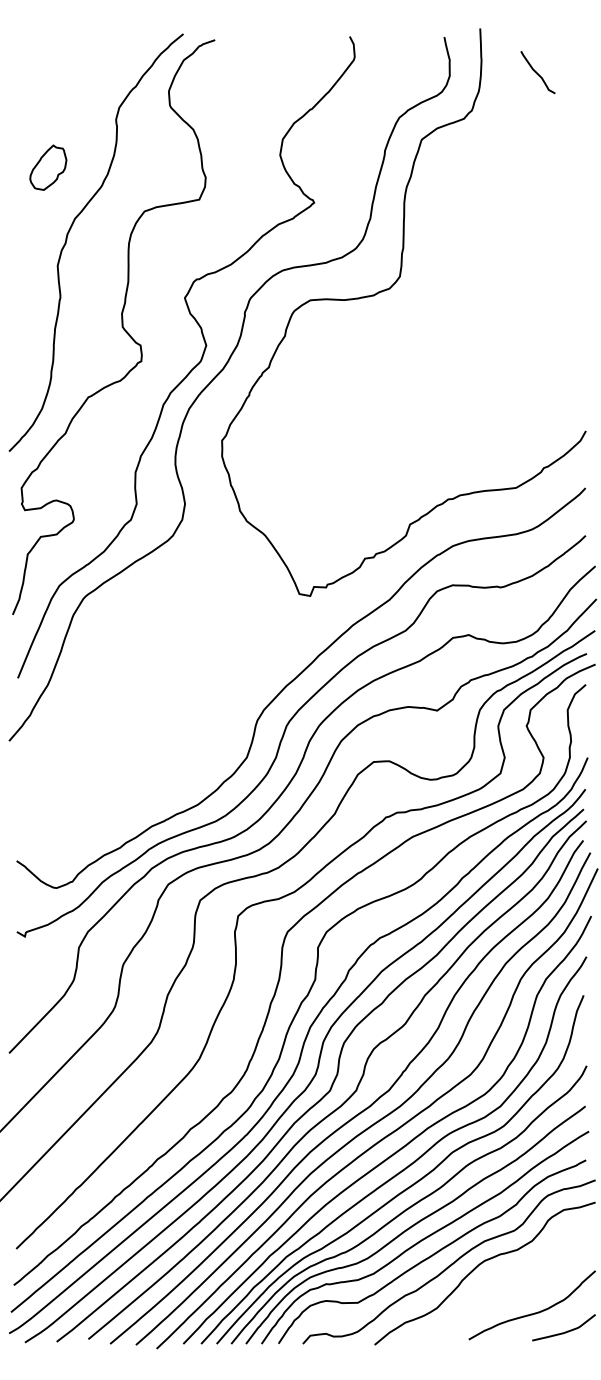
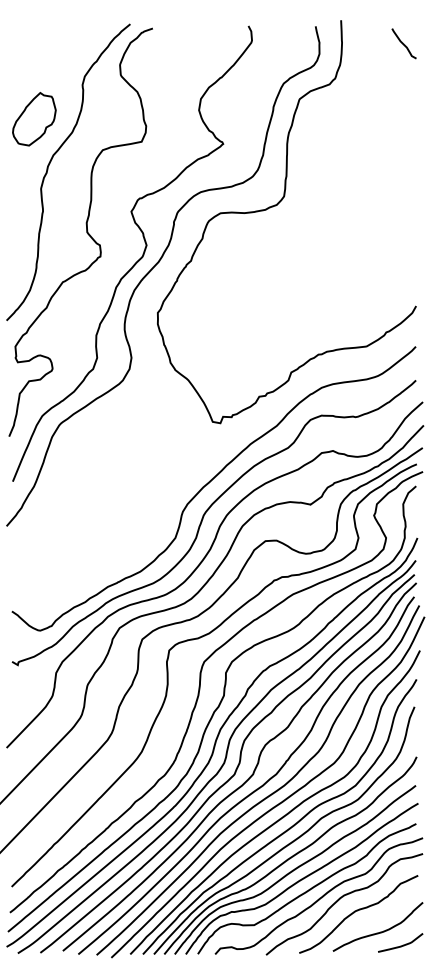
curve: (537, 72) -> (403, 43), moved
part: (48, 167) -> (34, 118), size x1.67
curve: (502, 1283) -> (356, 911), added

